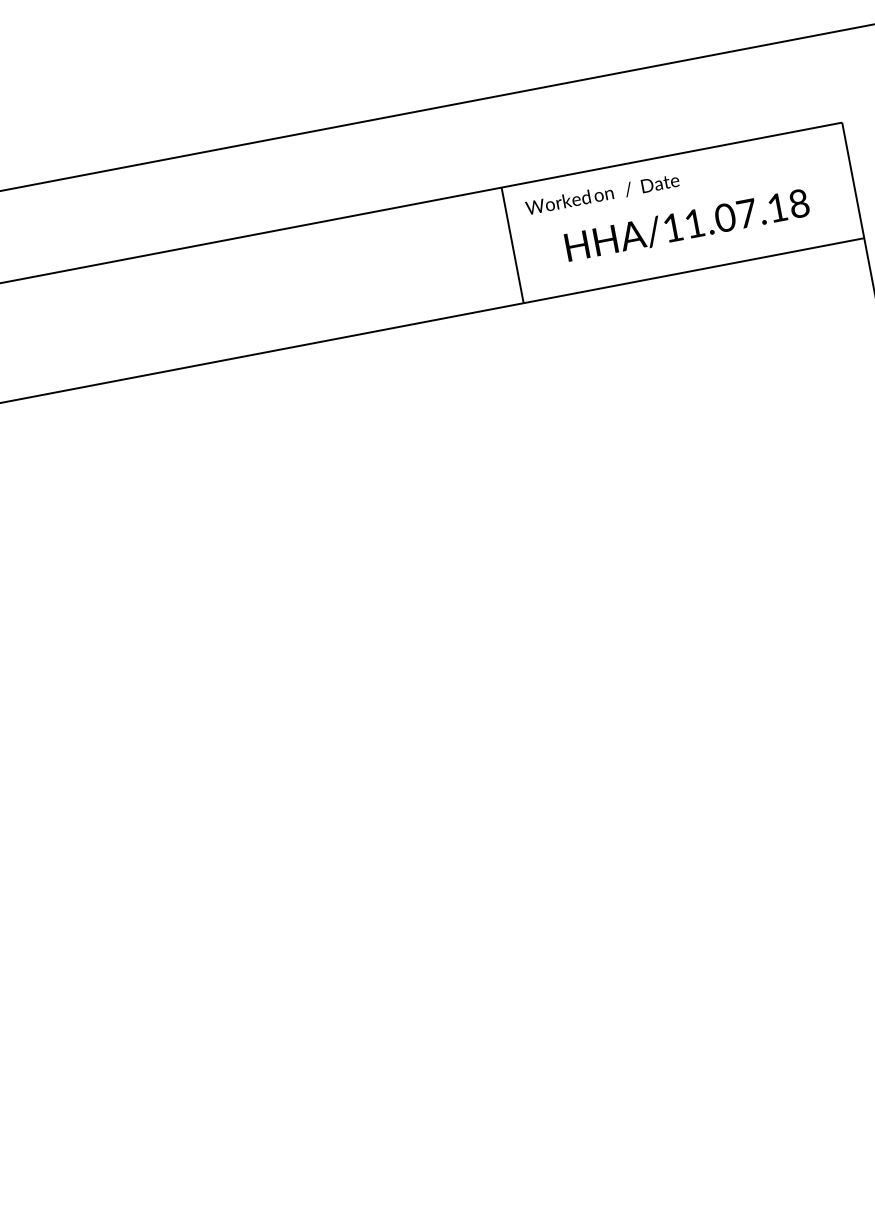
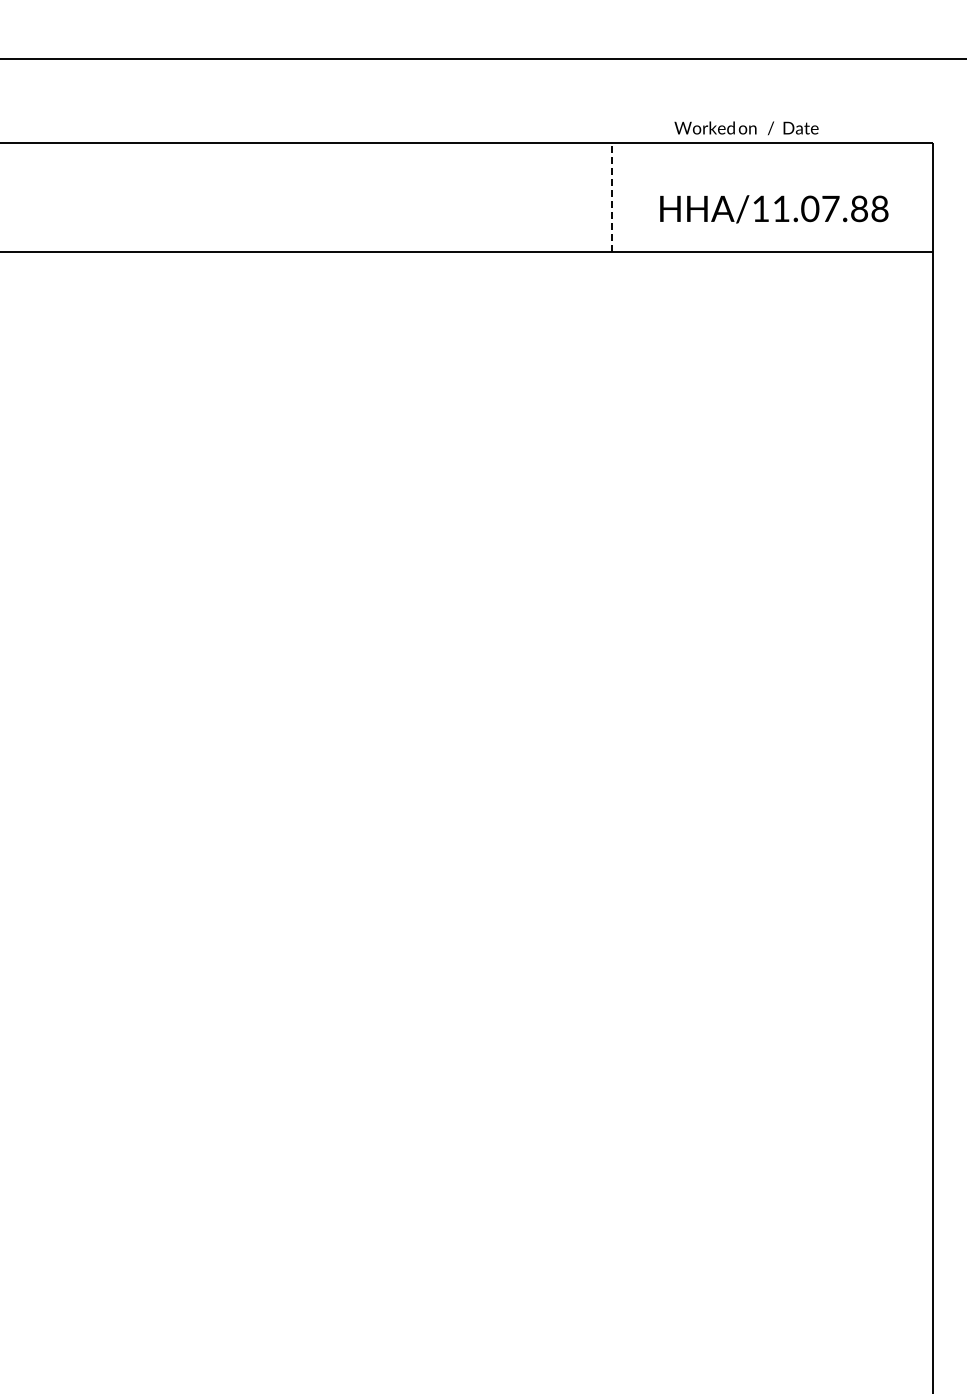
text: (602, 194) -> (746, 128), moved
text: (777, 207) -> (859, 208), HHA/11.07.18 -> HHA/11.07.88
line: (512, 245) -> (611, 197), solid -> dashed

